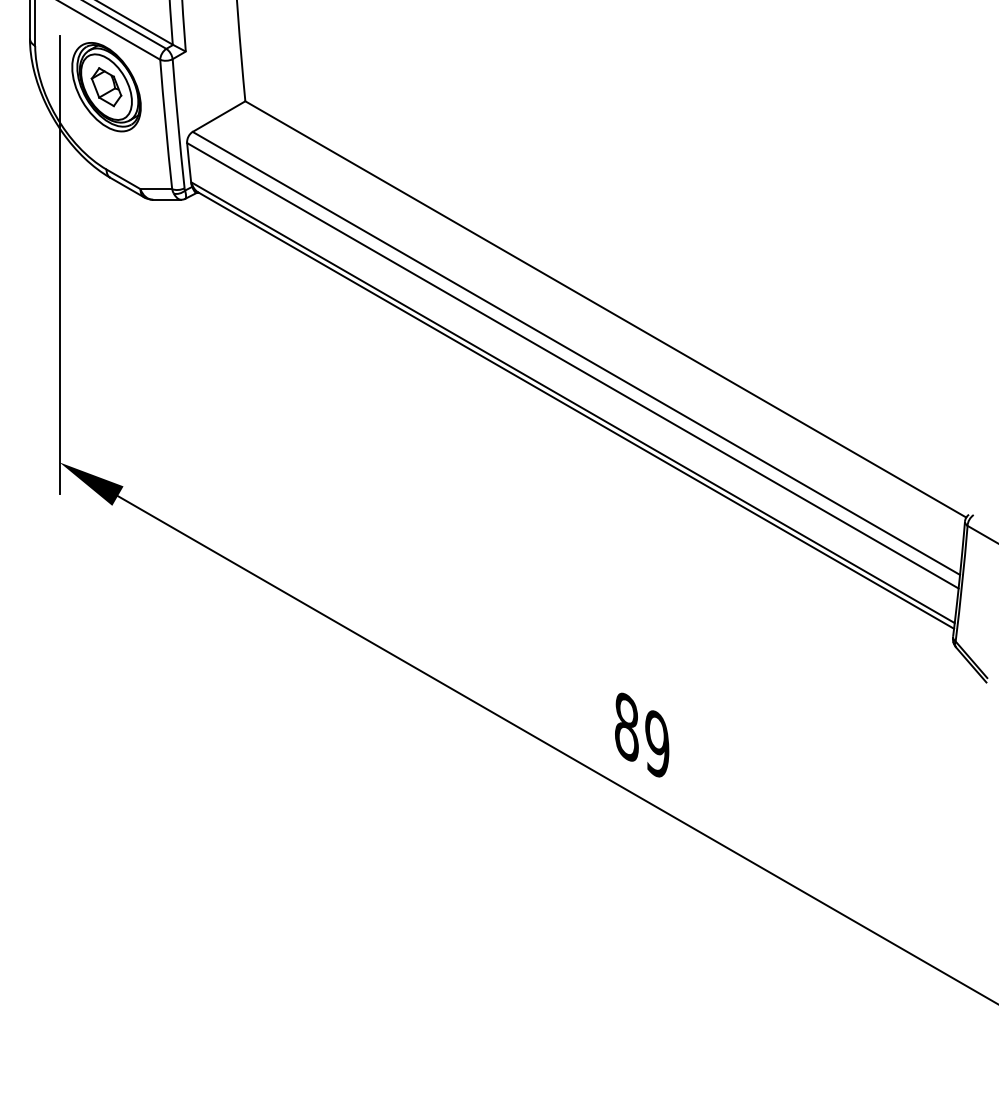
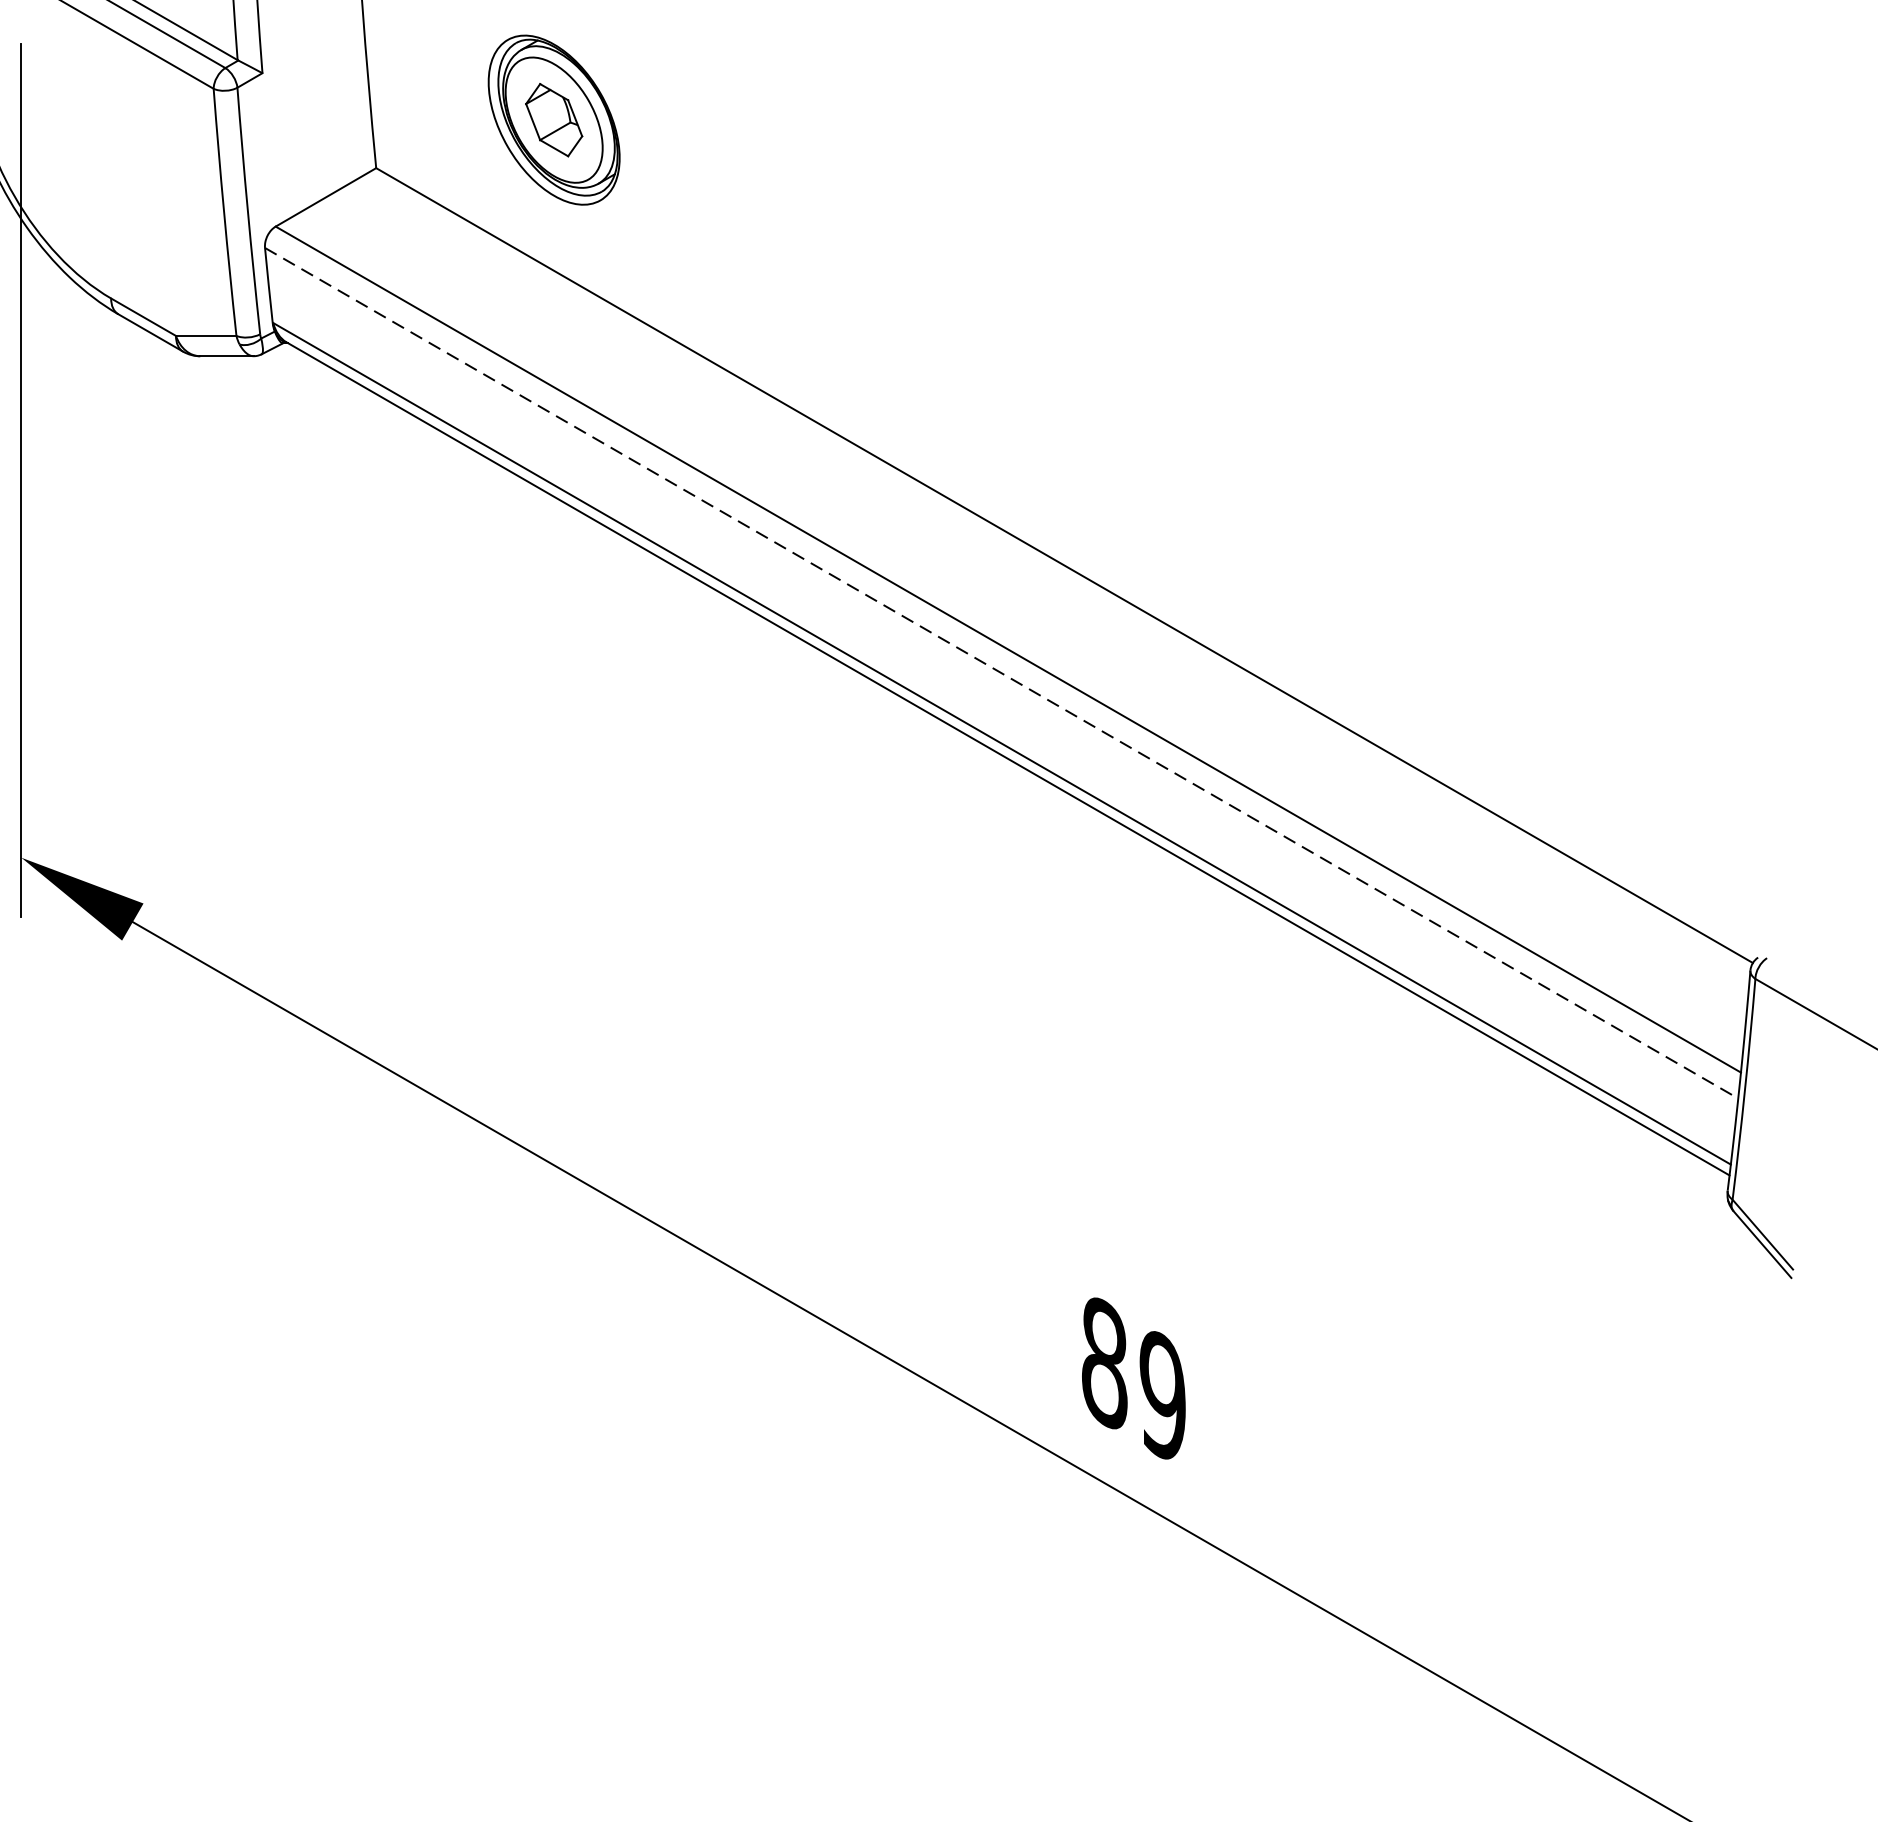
part: (106, 87) -> (554, 120), moved
line: (573, 366) -> (1002, 674), solid -> dashed

